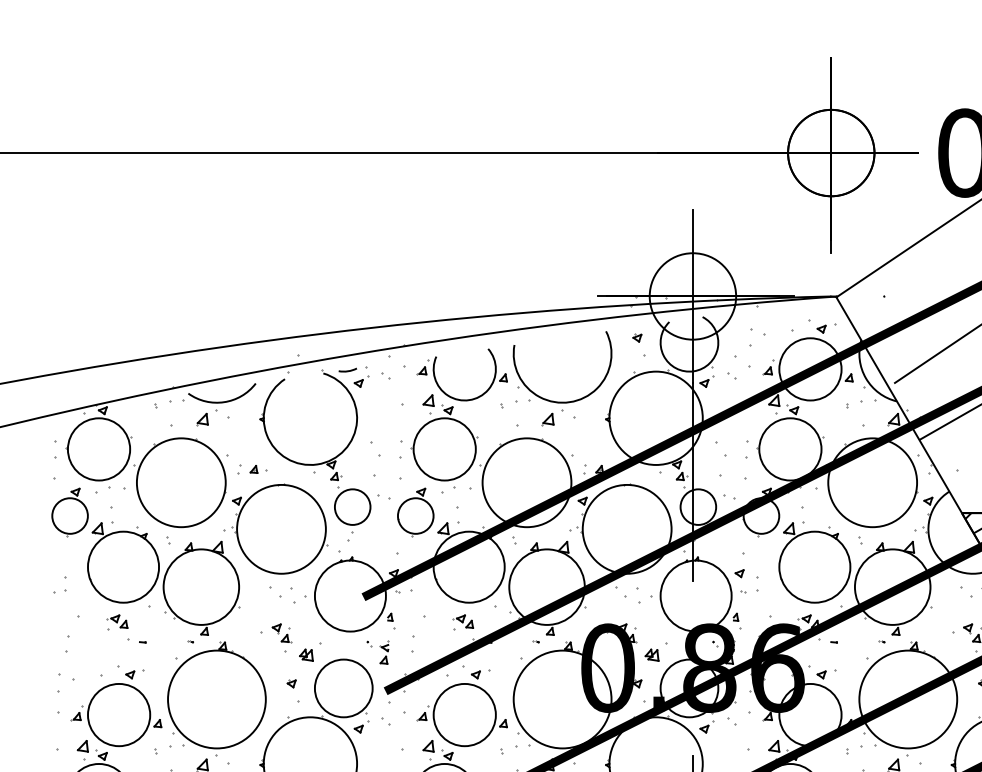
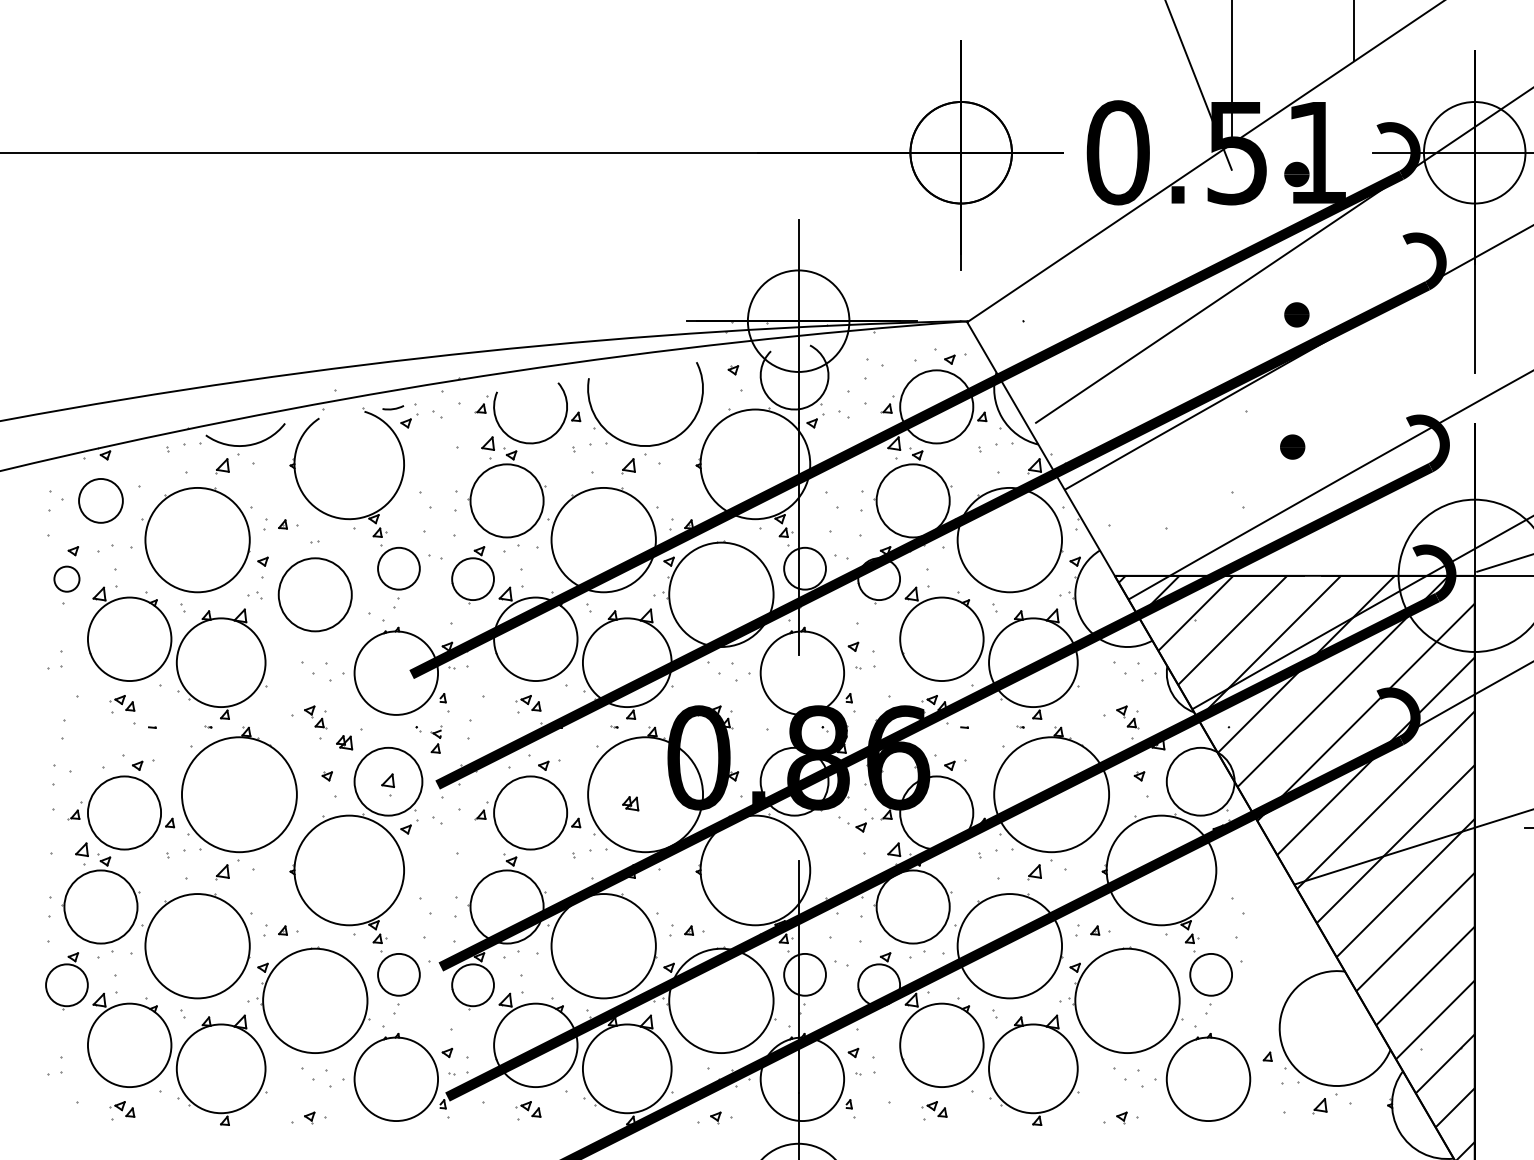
circle: (98, 449) -> (100, 500), size x0.6
circle: (69, 516) -> (66, 579), size x0.6
circle: (281, 529) -> (315, 594), size x0.7
part: (651, 655) -> (630, 803), moved
part: (707, 726) -> (864, 824), moved
part: (428, 749) -> (387, 784), moved

